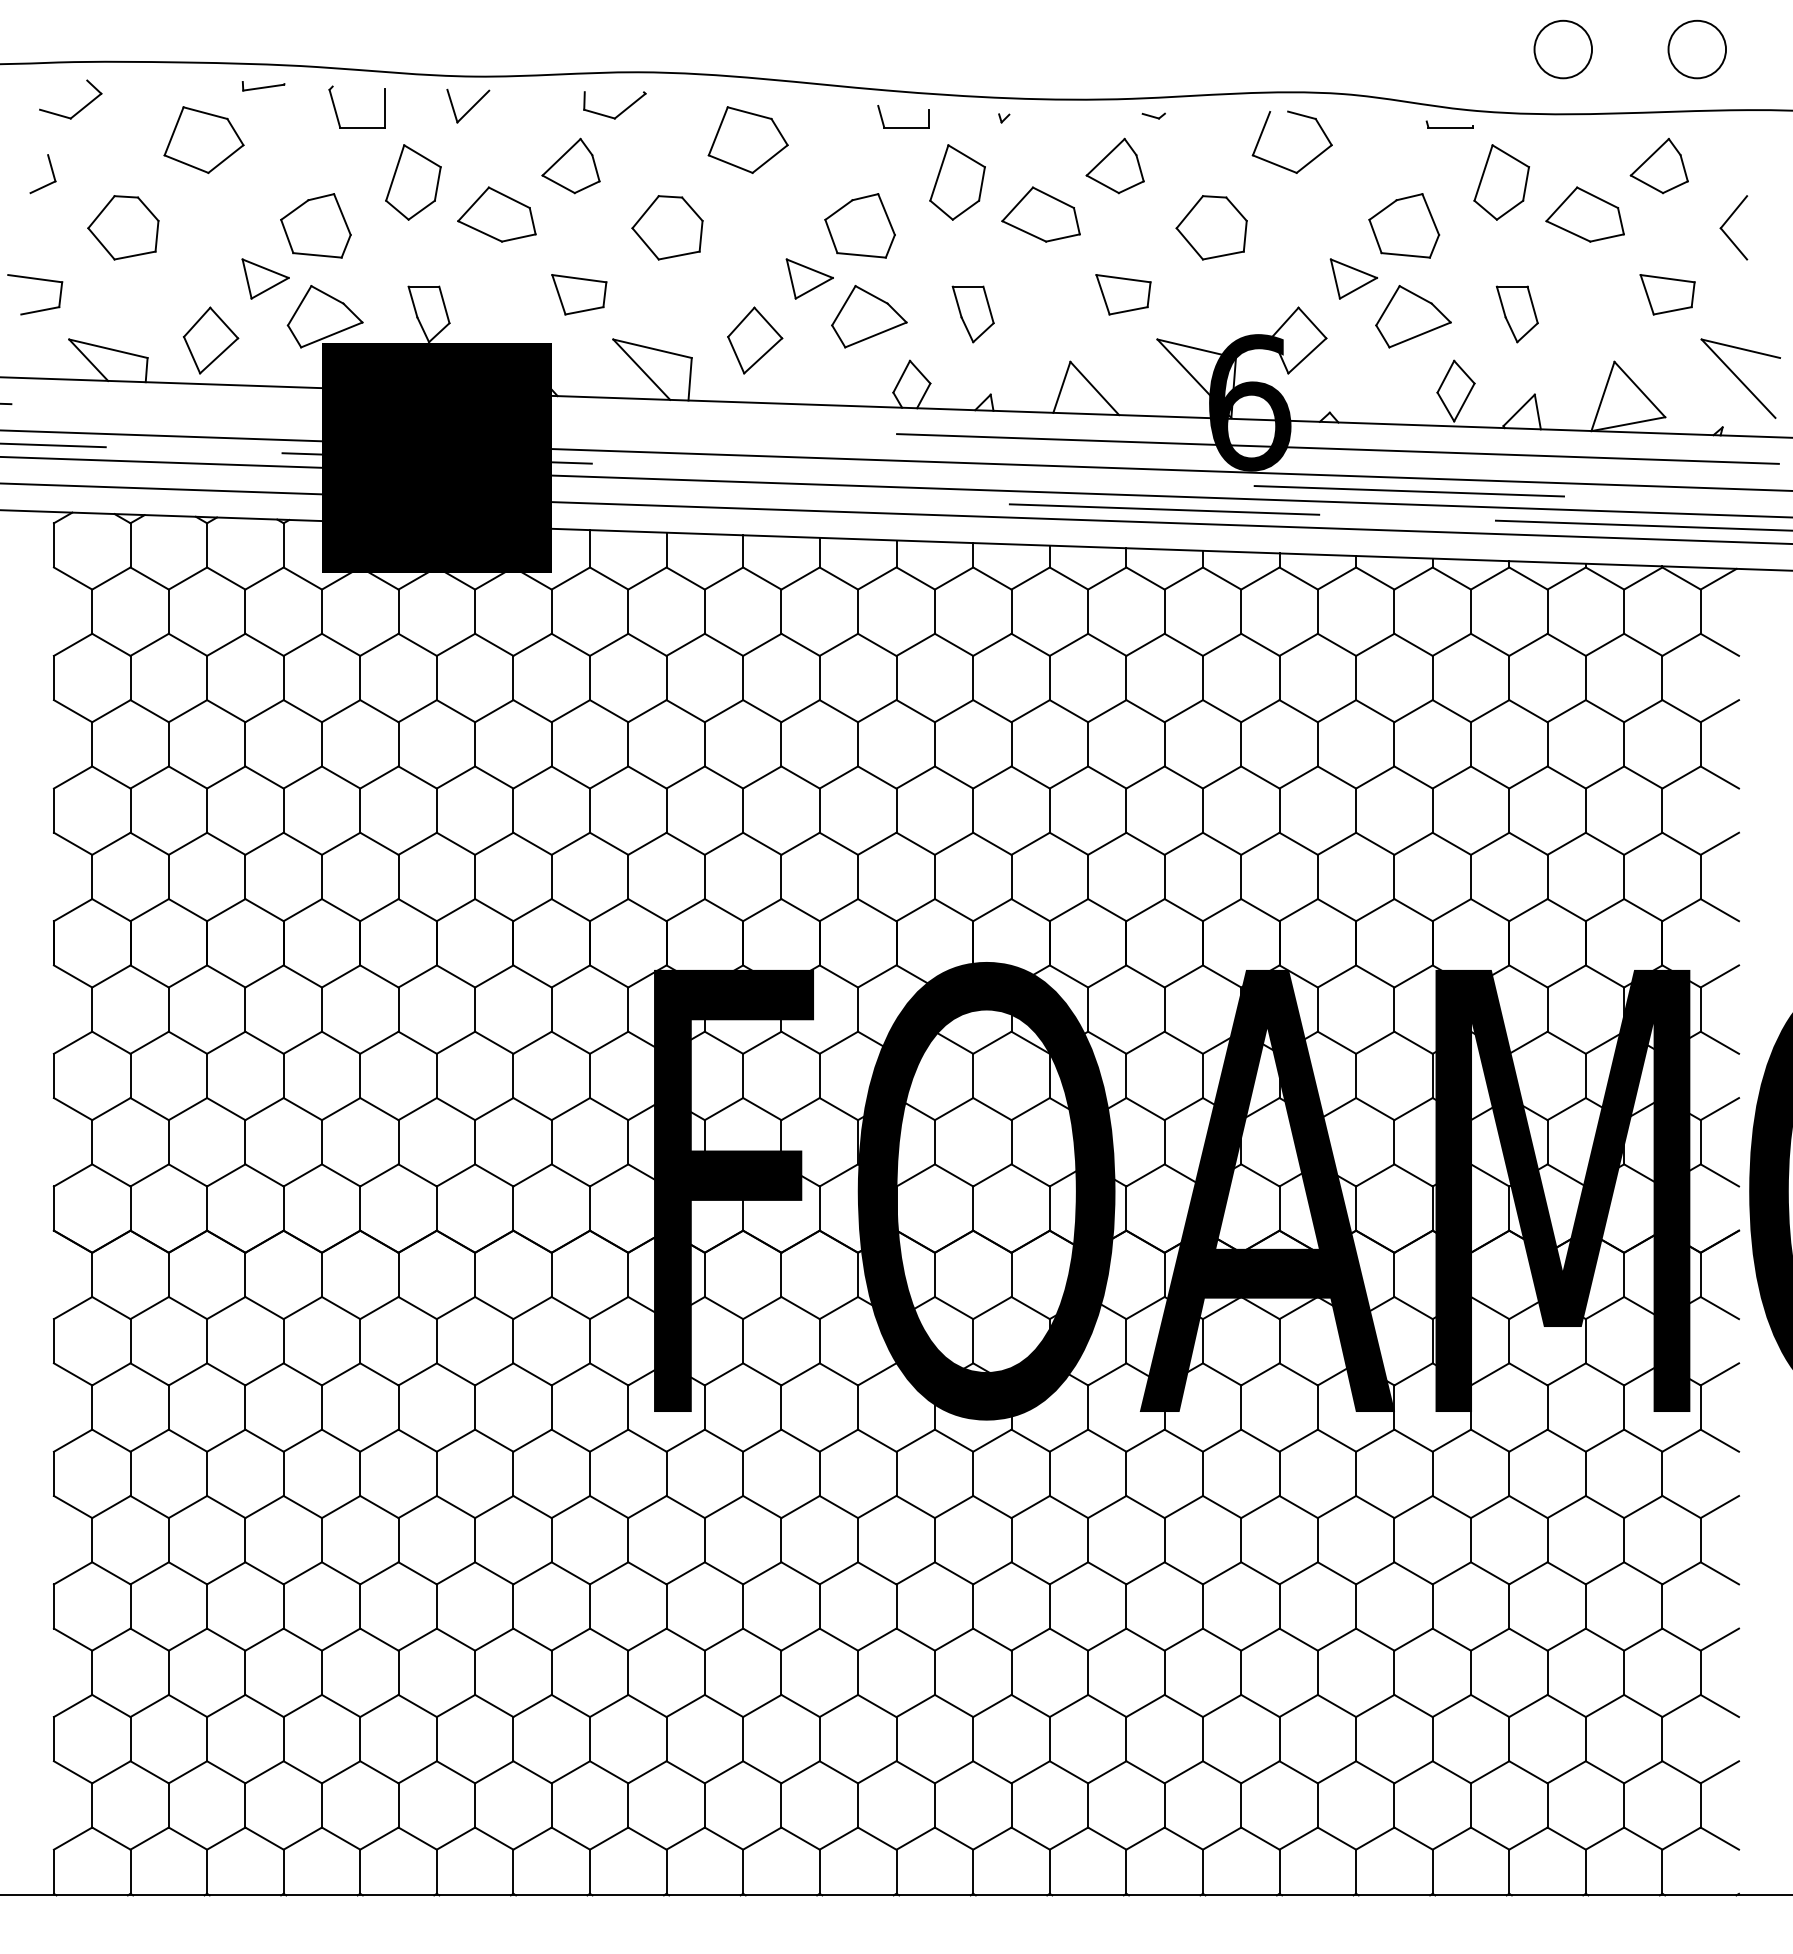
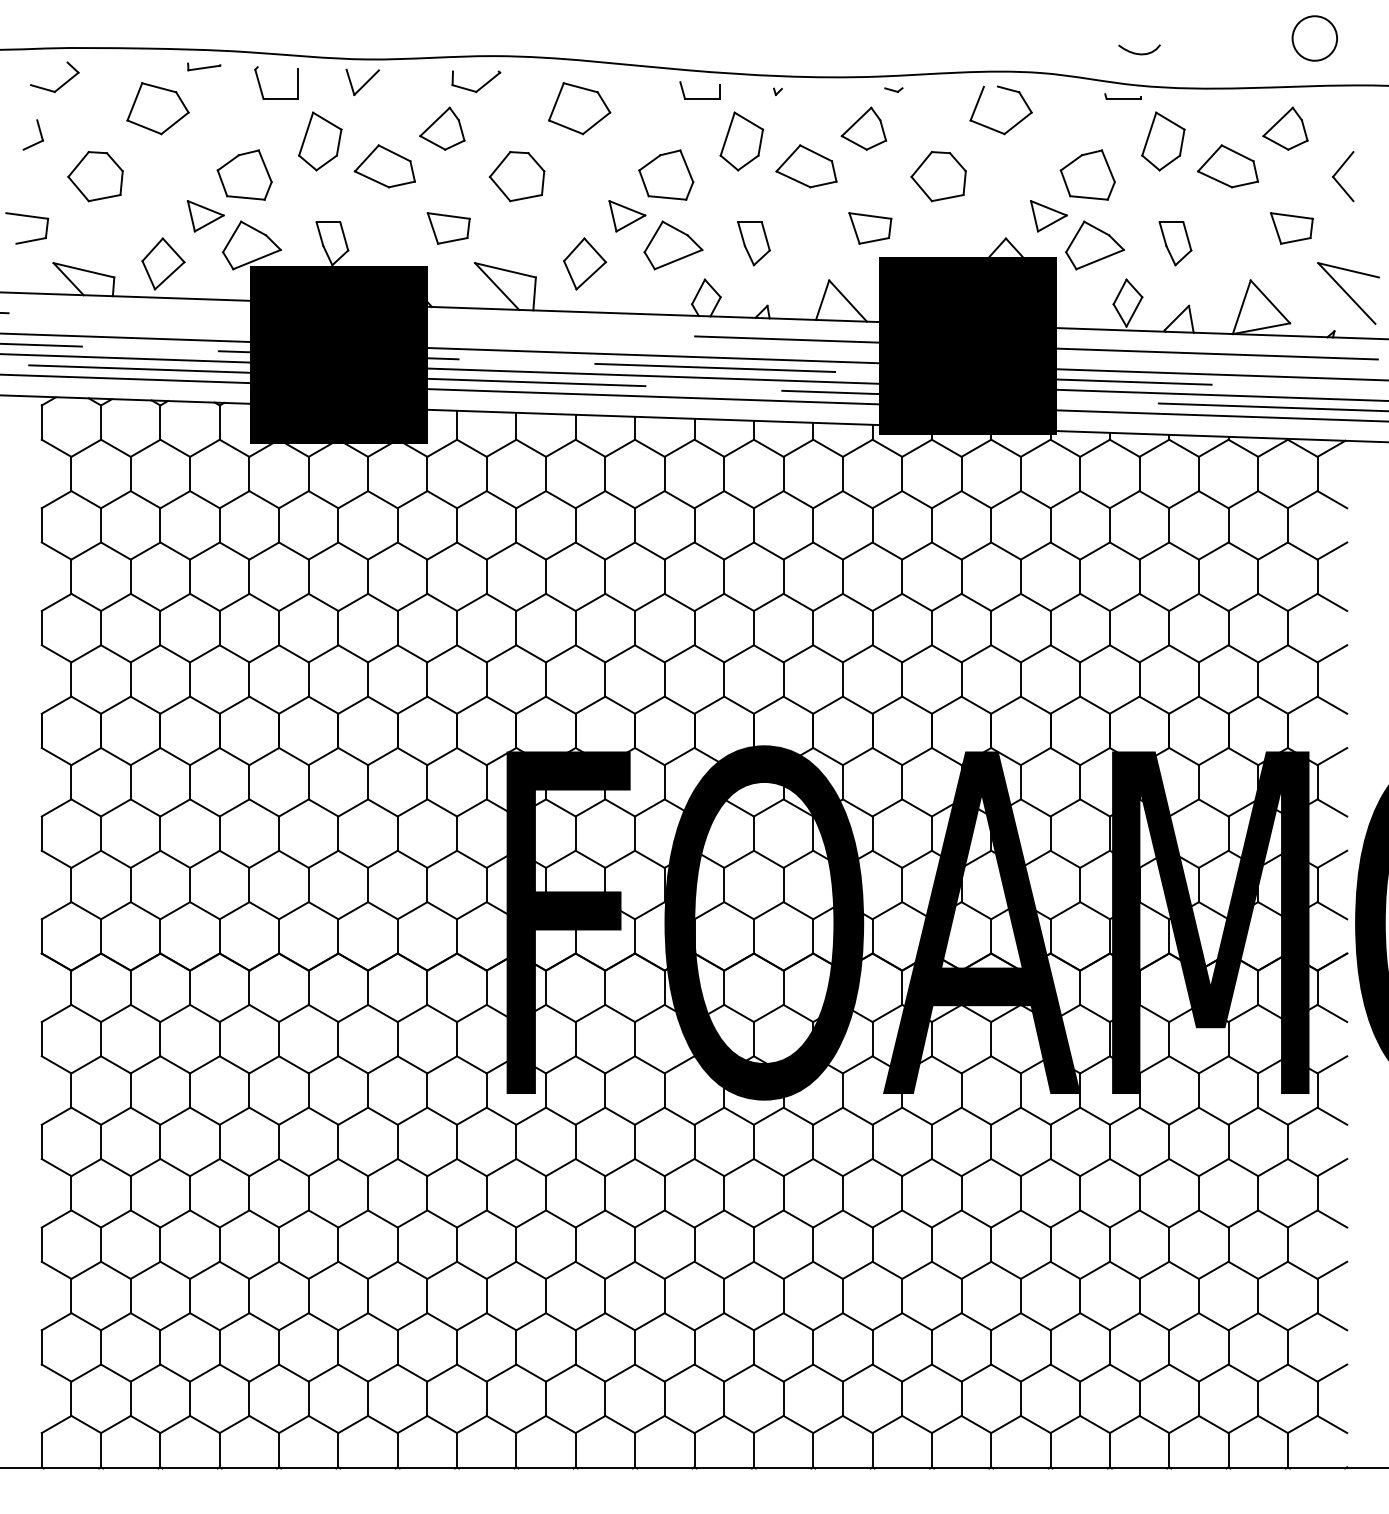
circle: (1562, 49) -> (1210, 38), removed
curve: (1470, 68) -> (1139, 53), added
fill: (1249, 446) -> (967, 346), added
line: (922, 474) -> (714, 367), added
line: (192, 476) -> (149, 369), added
line: (678, 492) -> (525, 381), added

